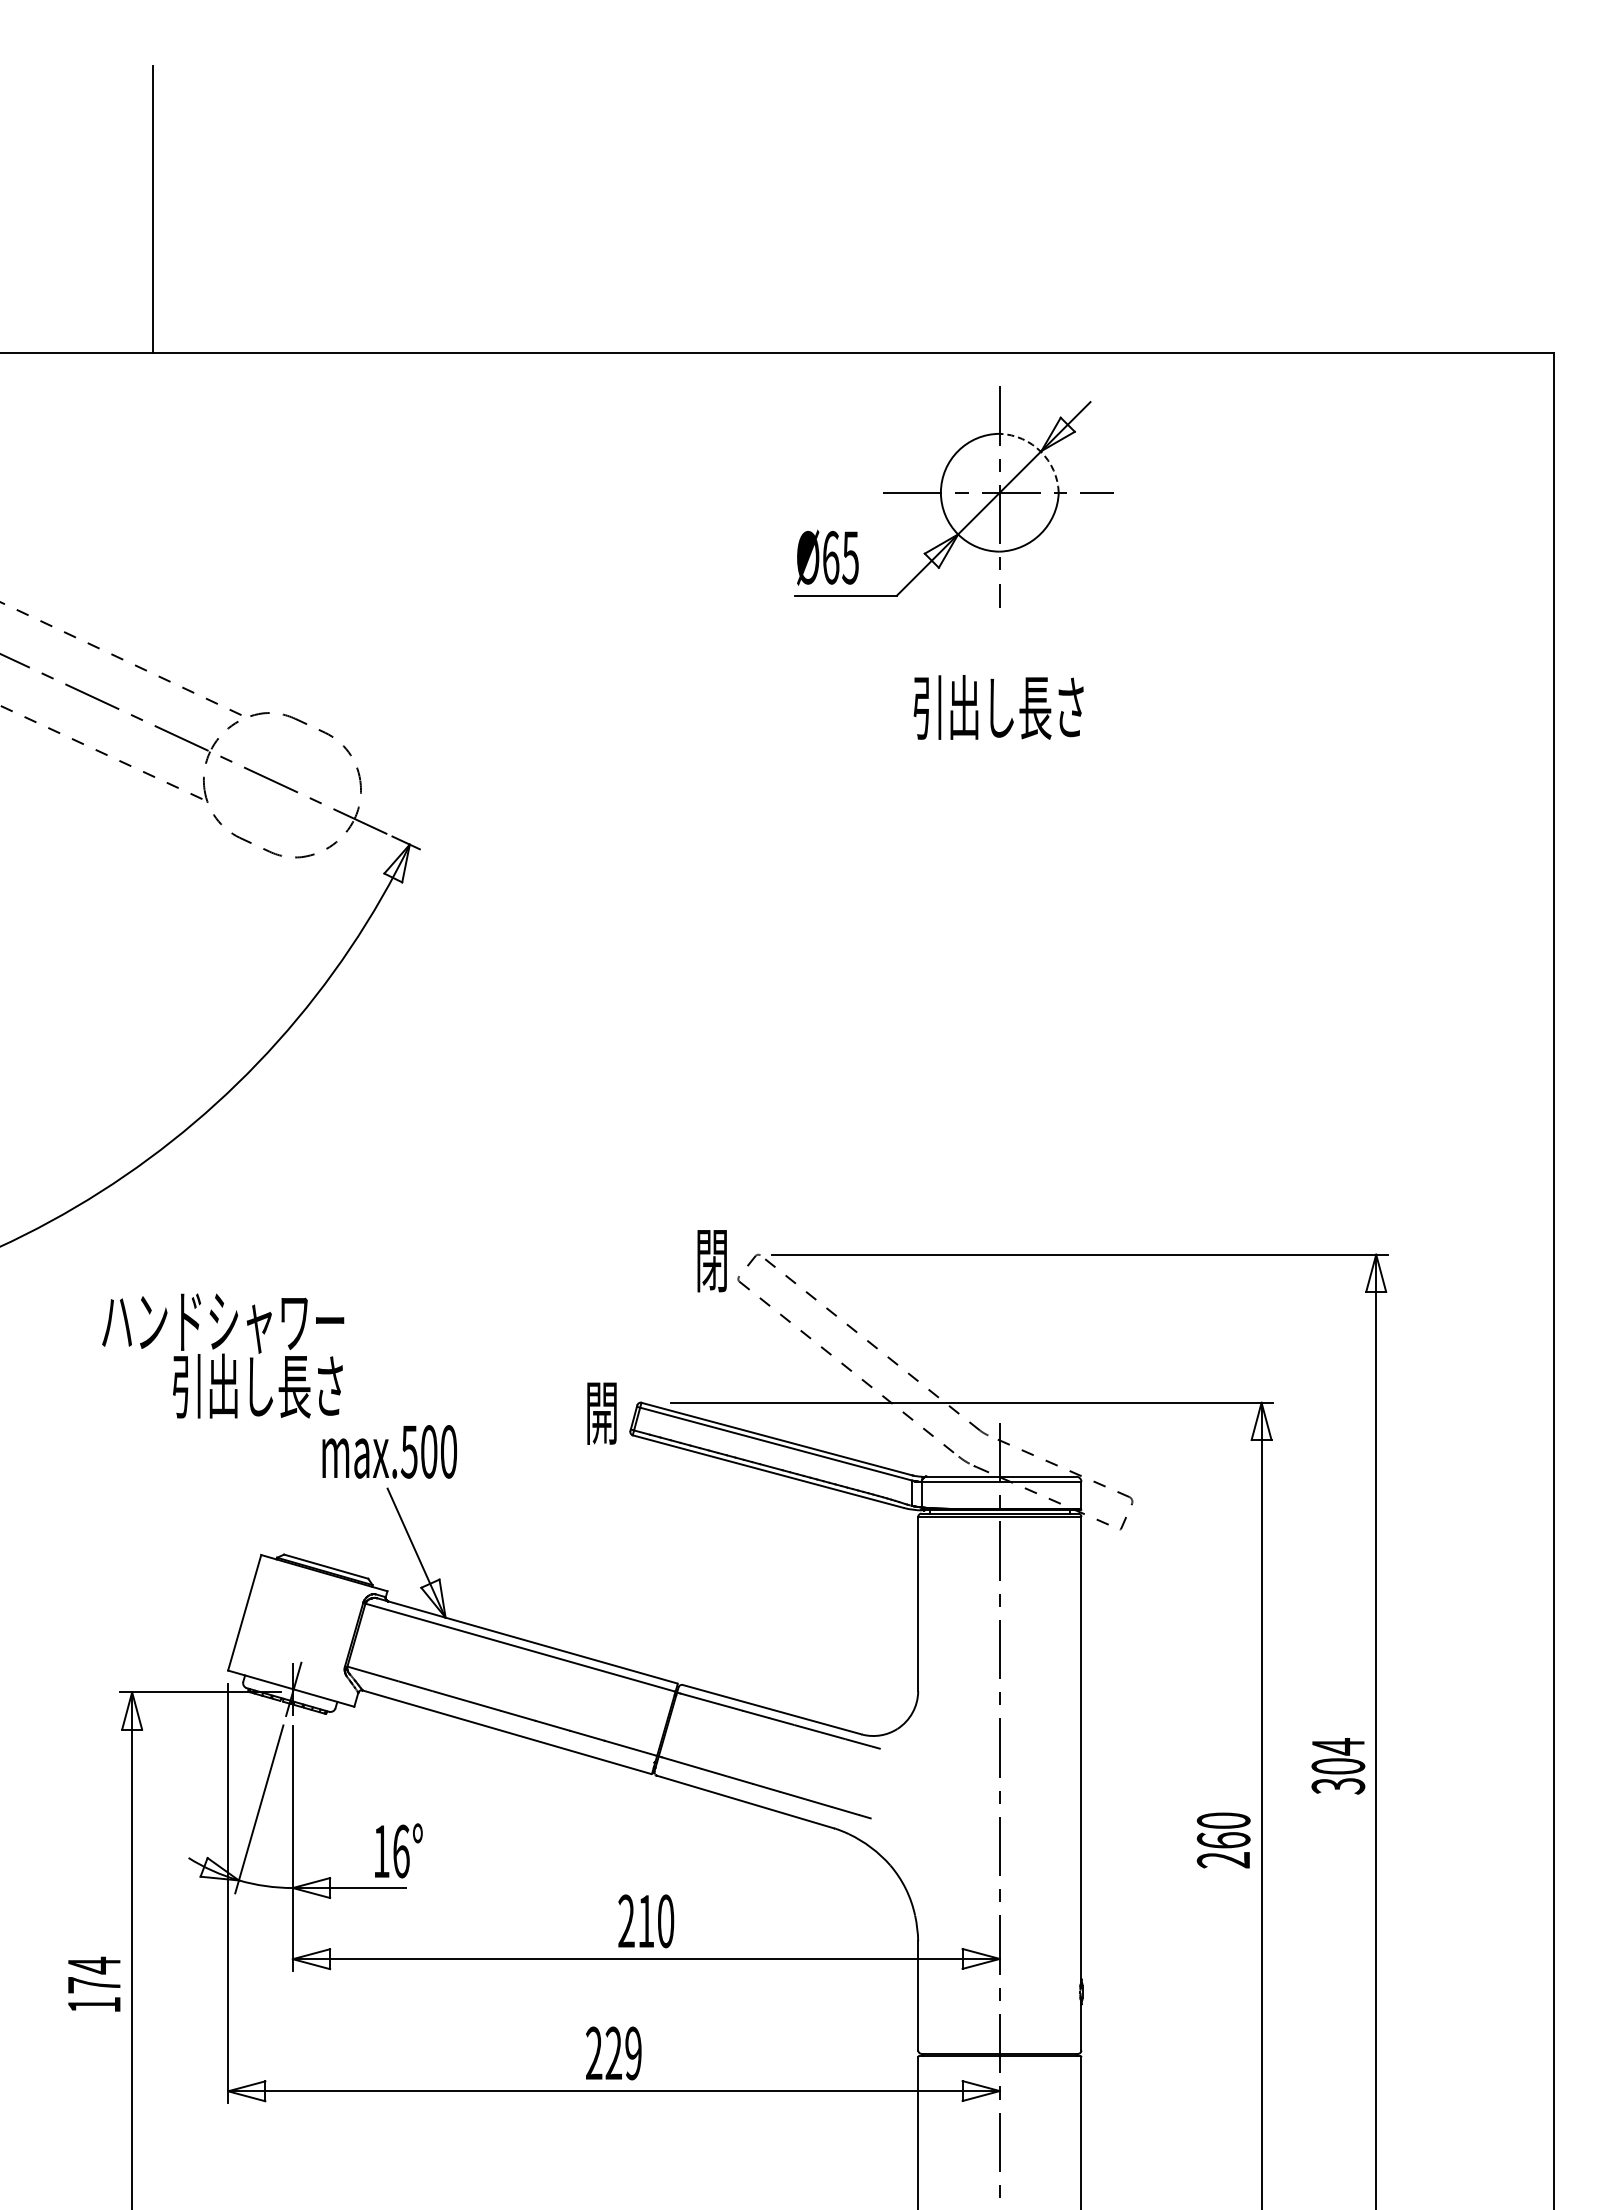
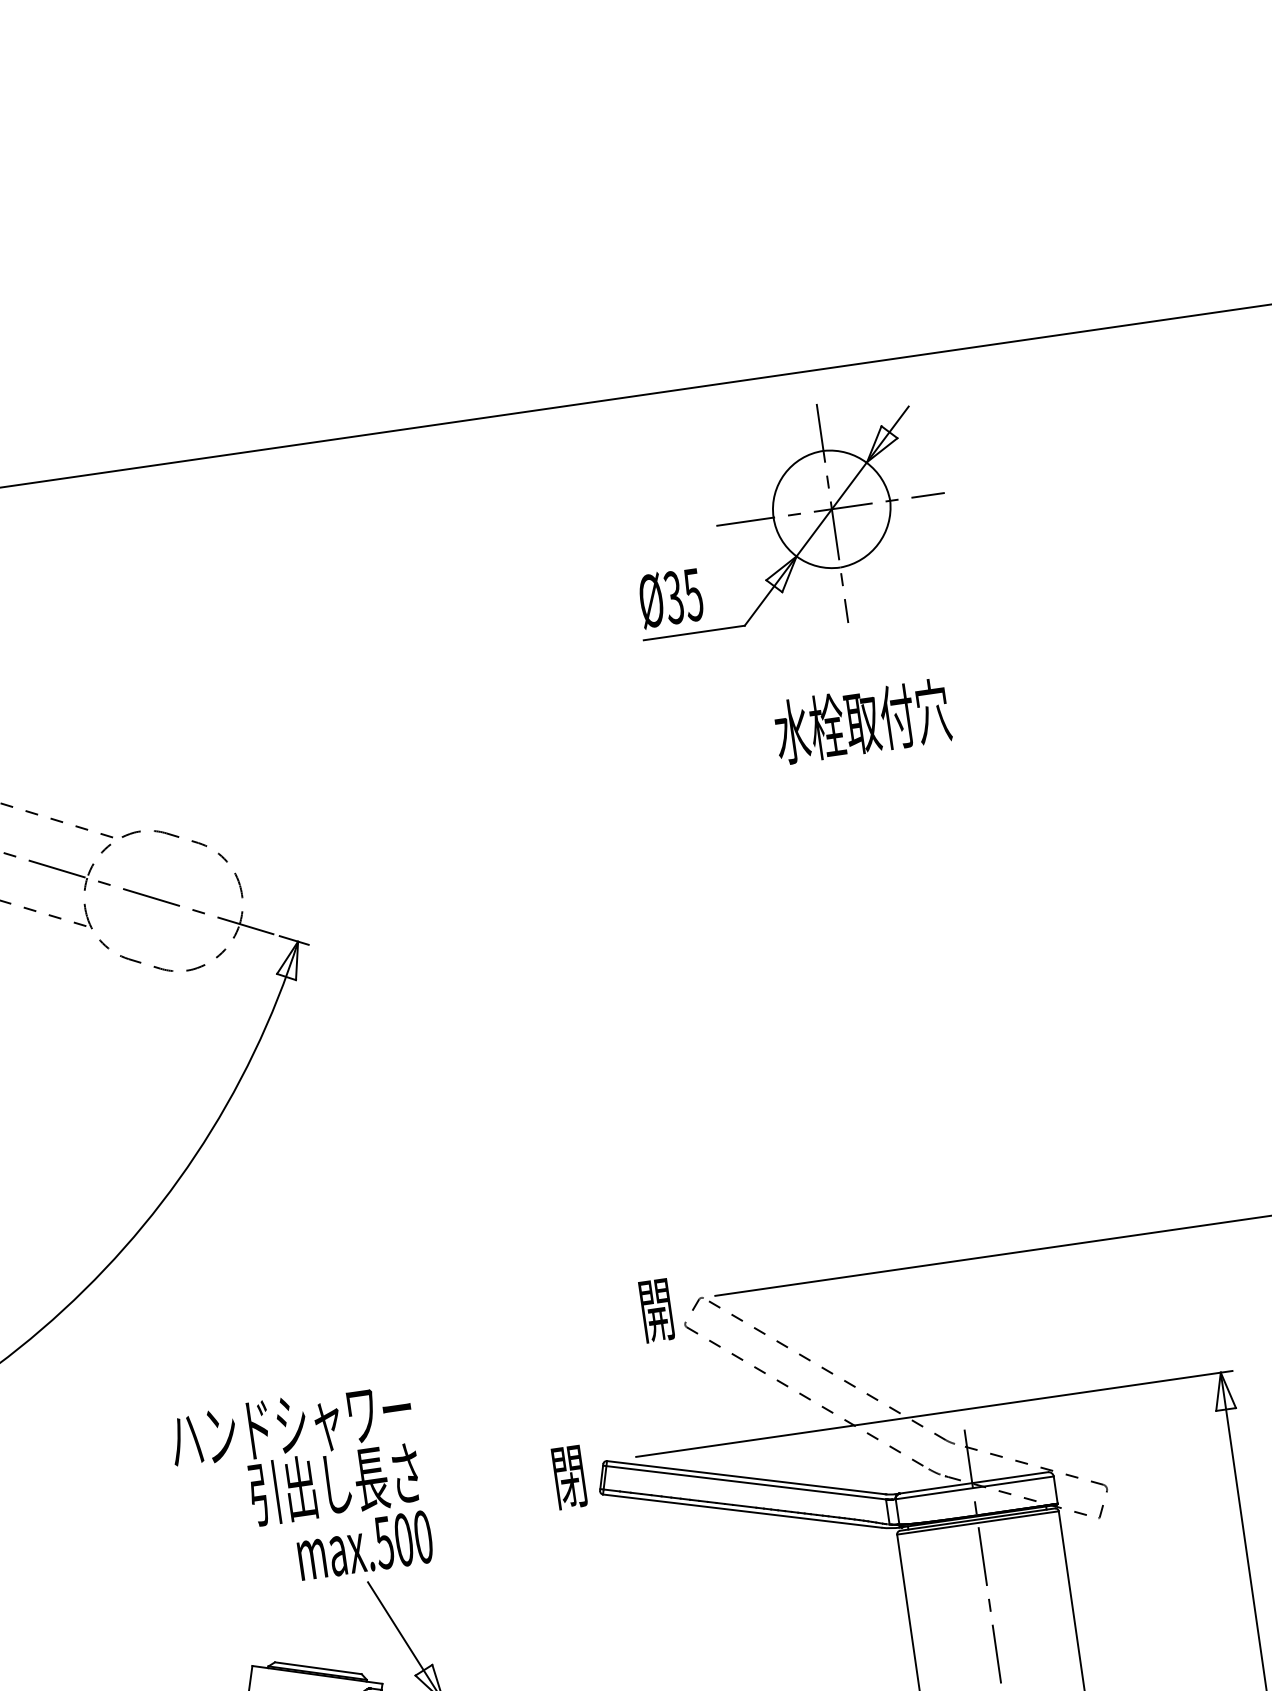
arc: (1040, 451) -> (866, 462), dashed -> solid
text: (830, 557) -> (673, 597), Ø65 -> Ø35
text: (999, 706) -> (862, 720), 引出し長さ -> 水栓取付穴
text: (712, 1263) -> (657, 1313), 閉 -> 開
text: (223, 1355) -> (296, 1458), moved
text: (602, 1418) -> (570, 1482), 開 -> 閉

